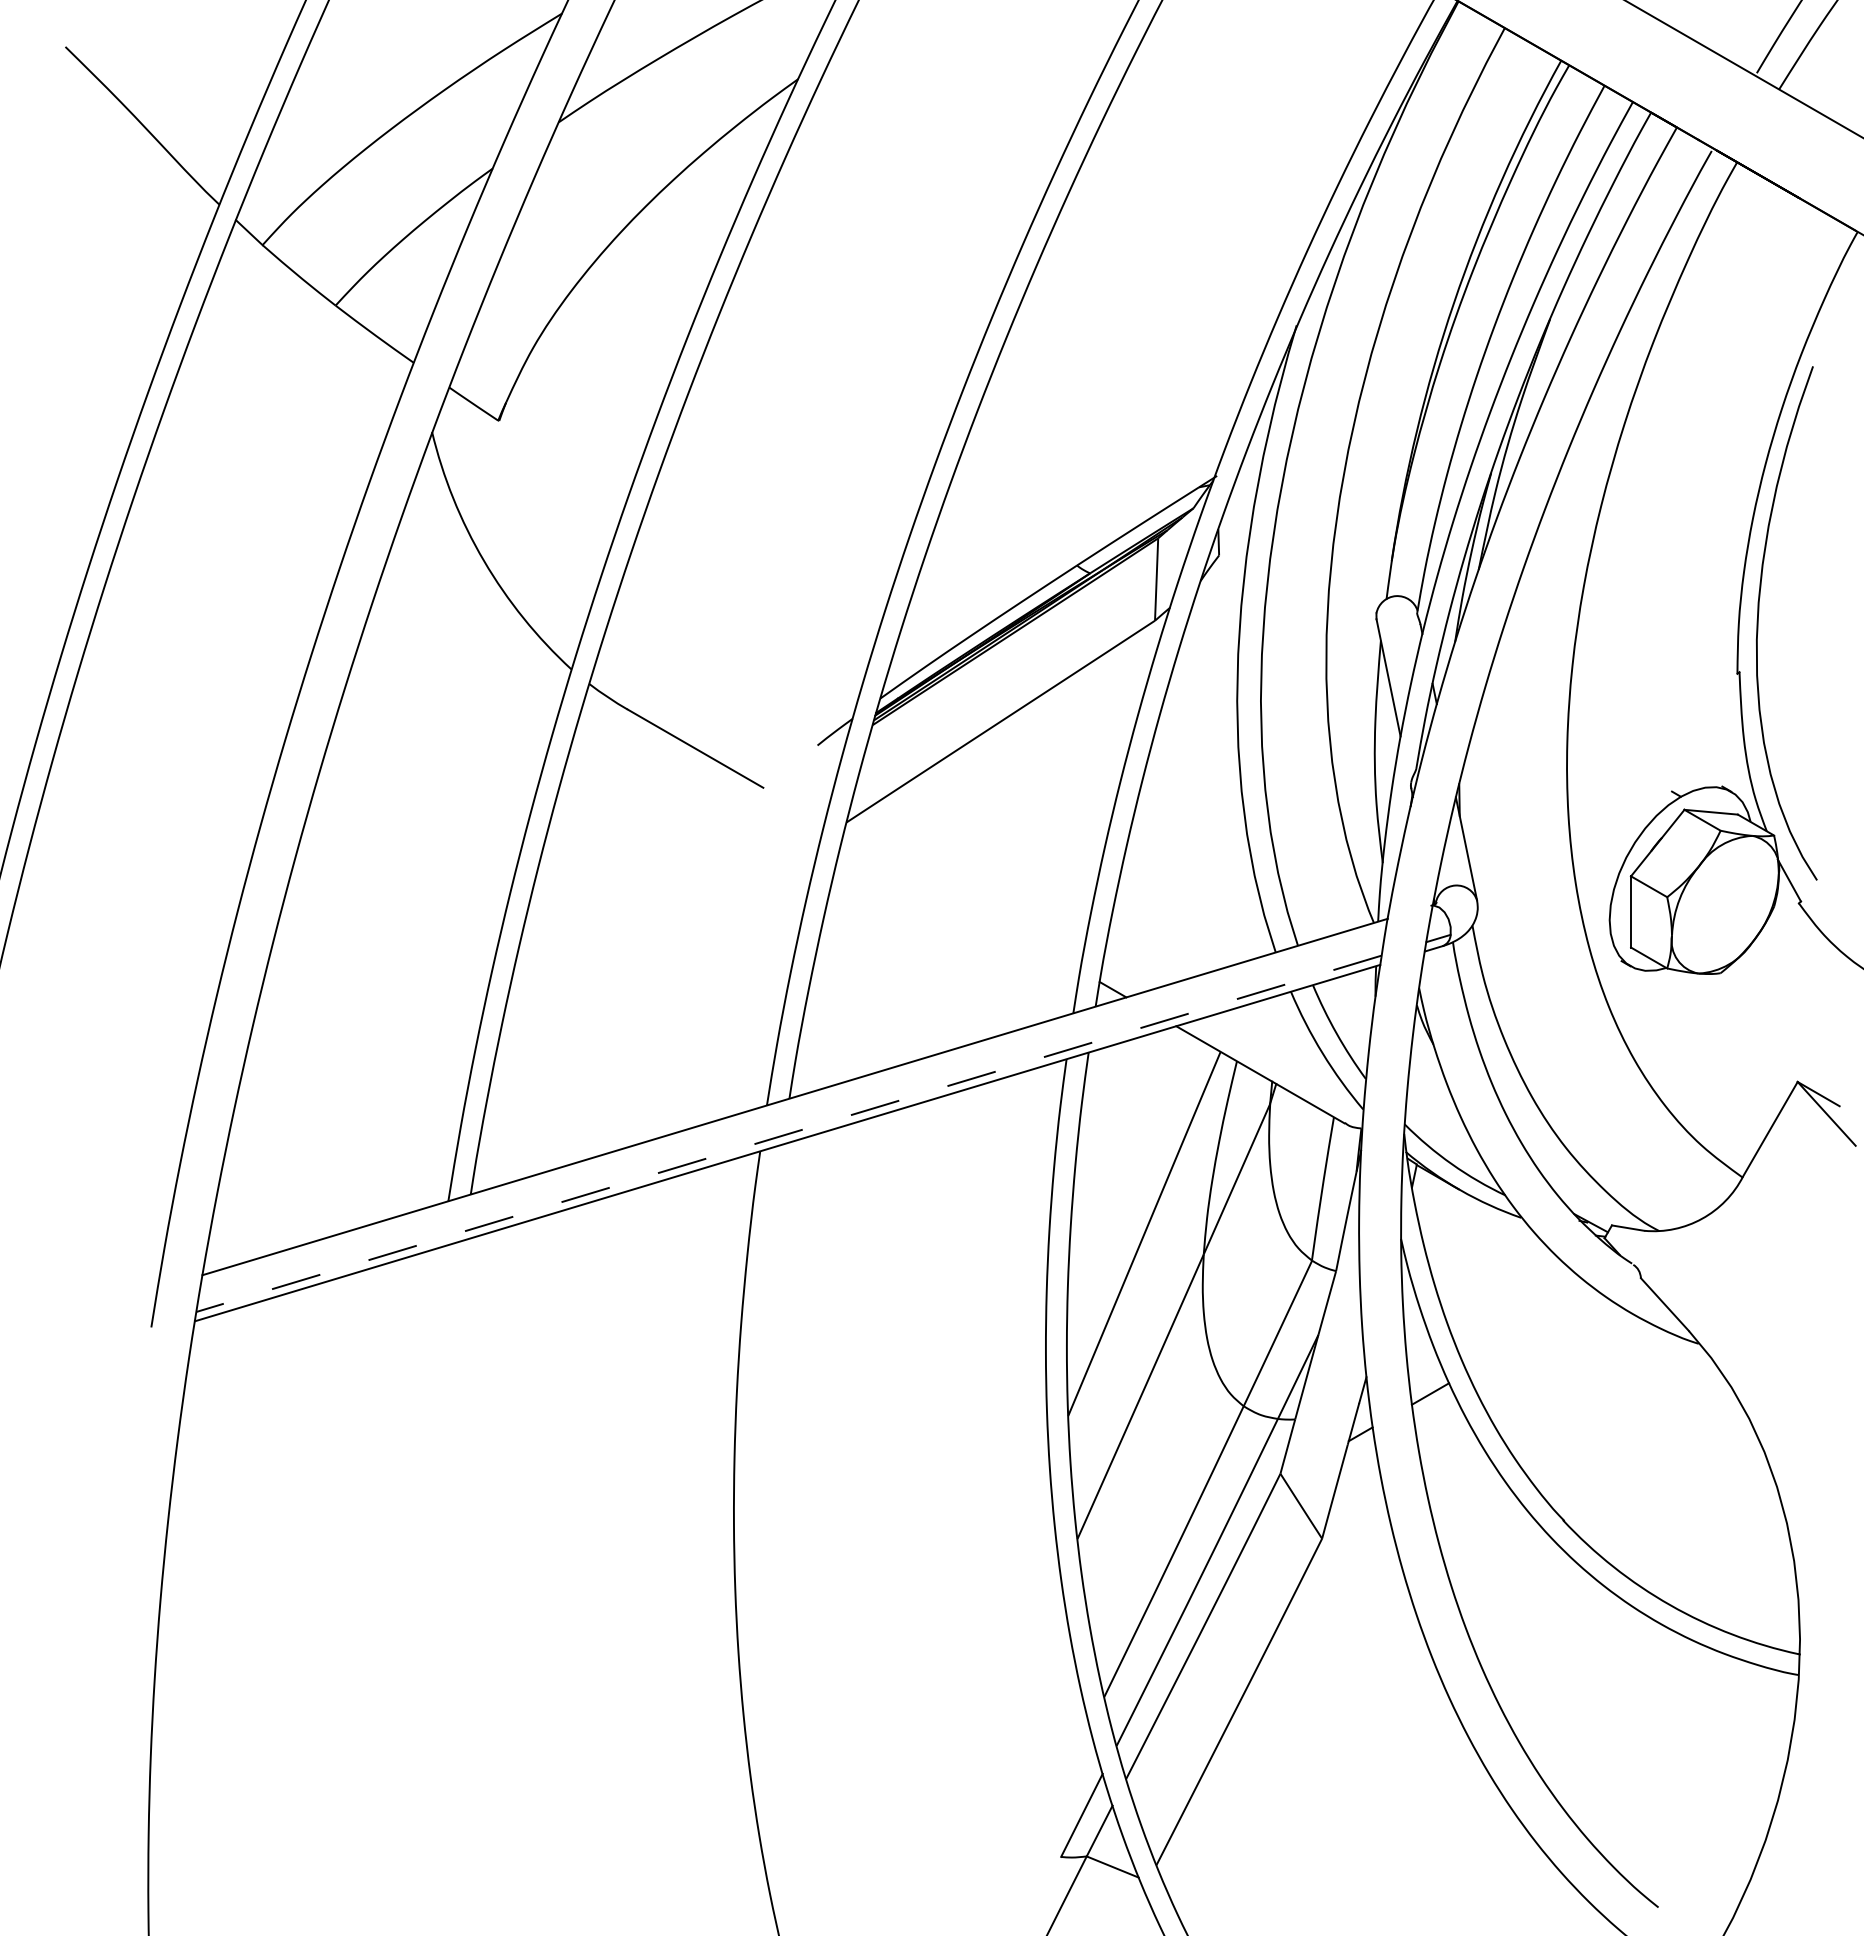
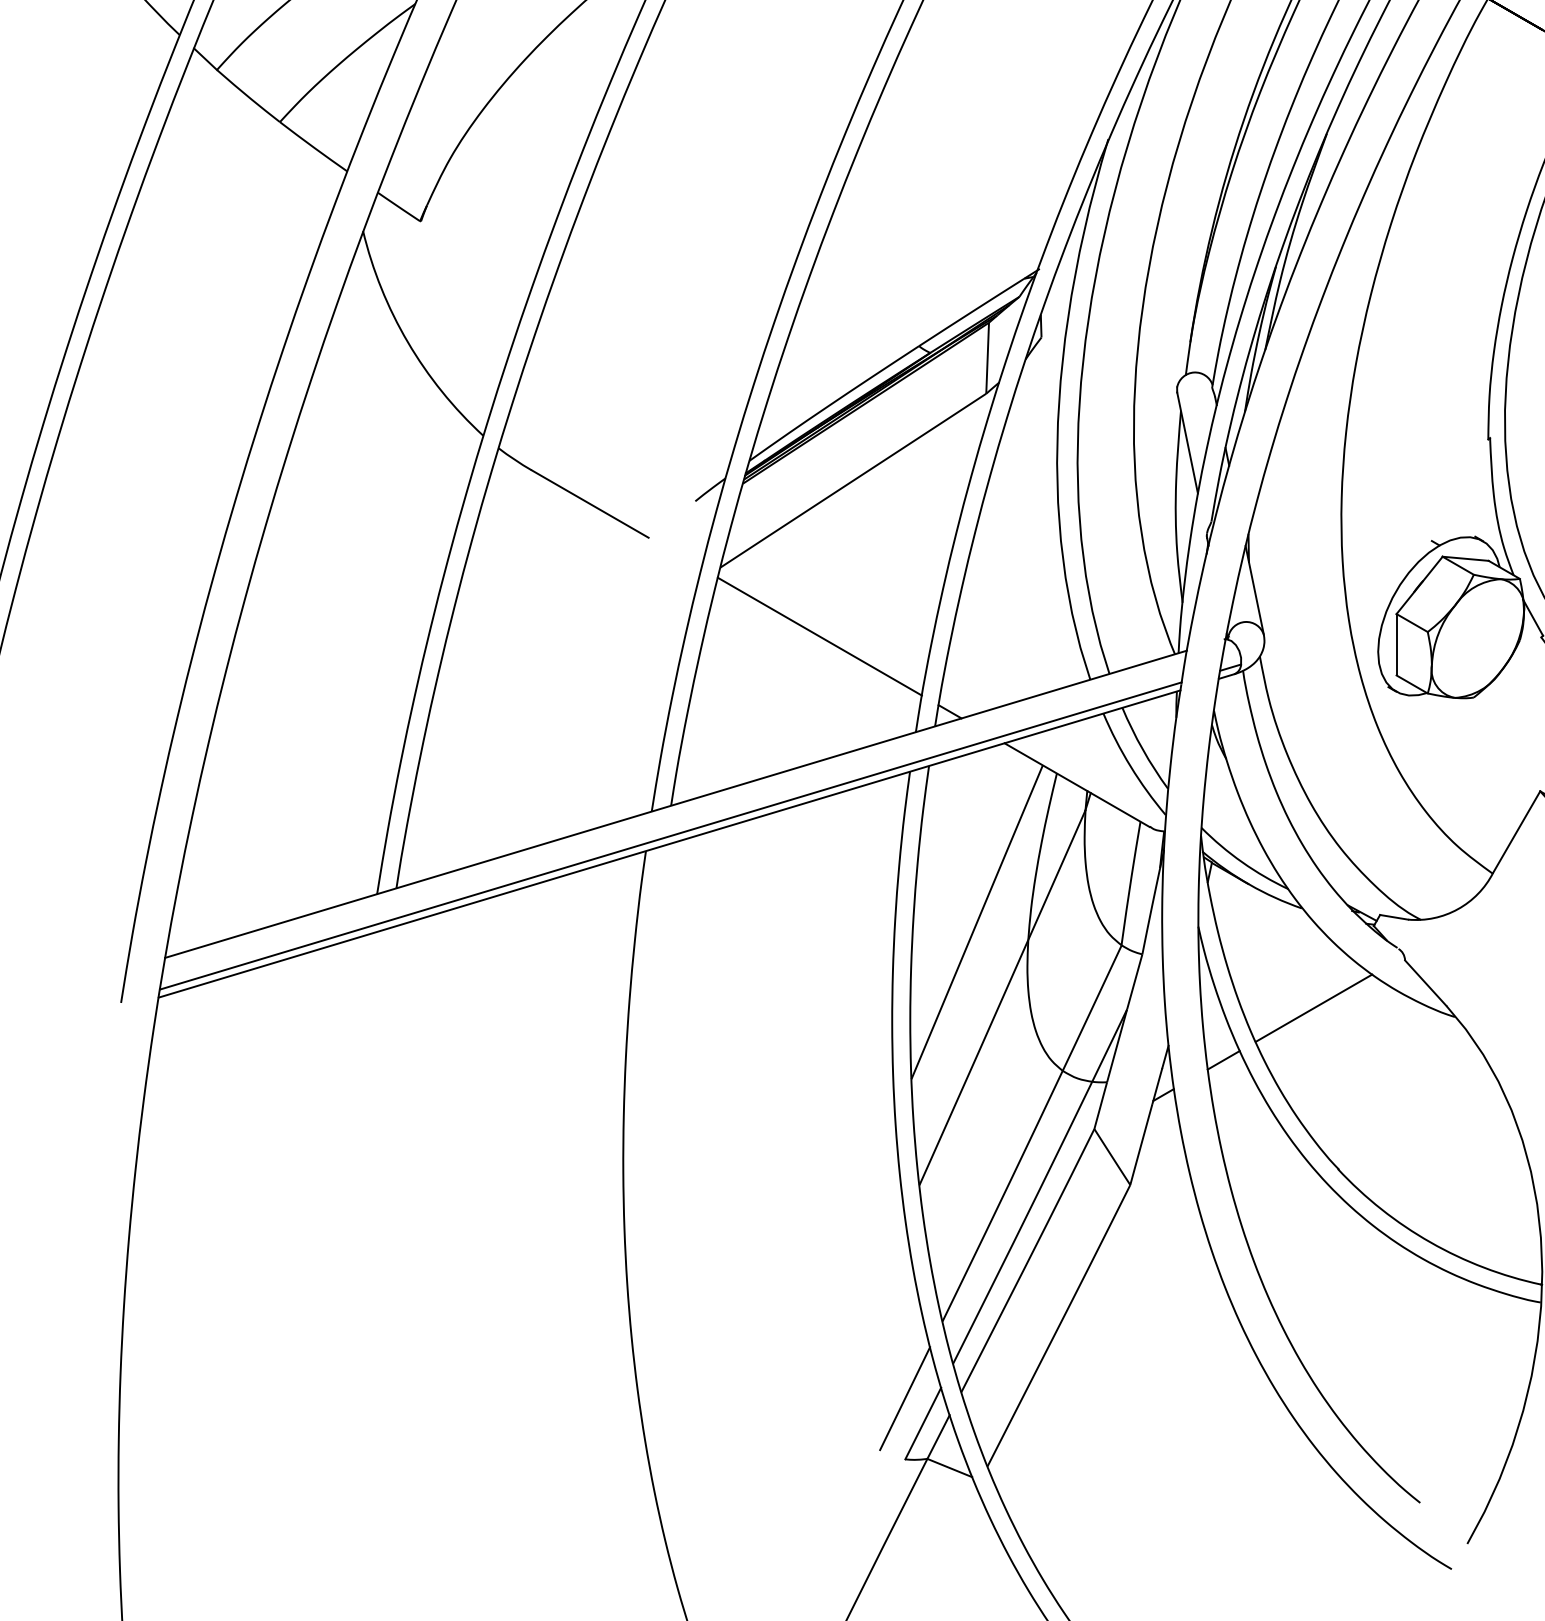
line: (961, 902) -> (819, 636), added
line: (789, 1133) -> (671, 835), dashed -> solid
line: (1534, 1333) -> (1313, 1008), added
line: (1060, 1786) -> (904, 1398), added

